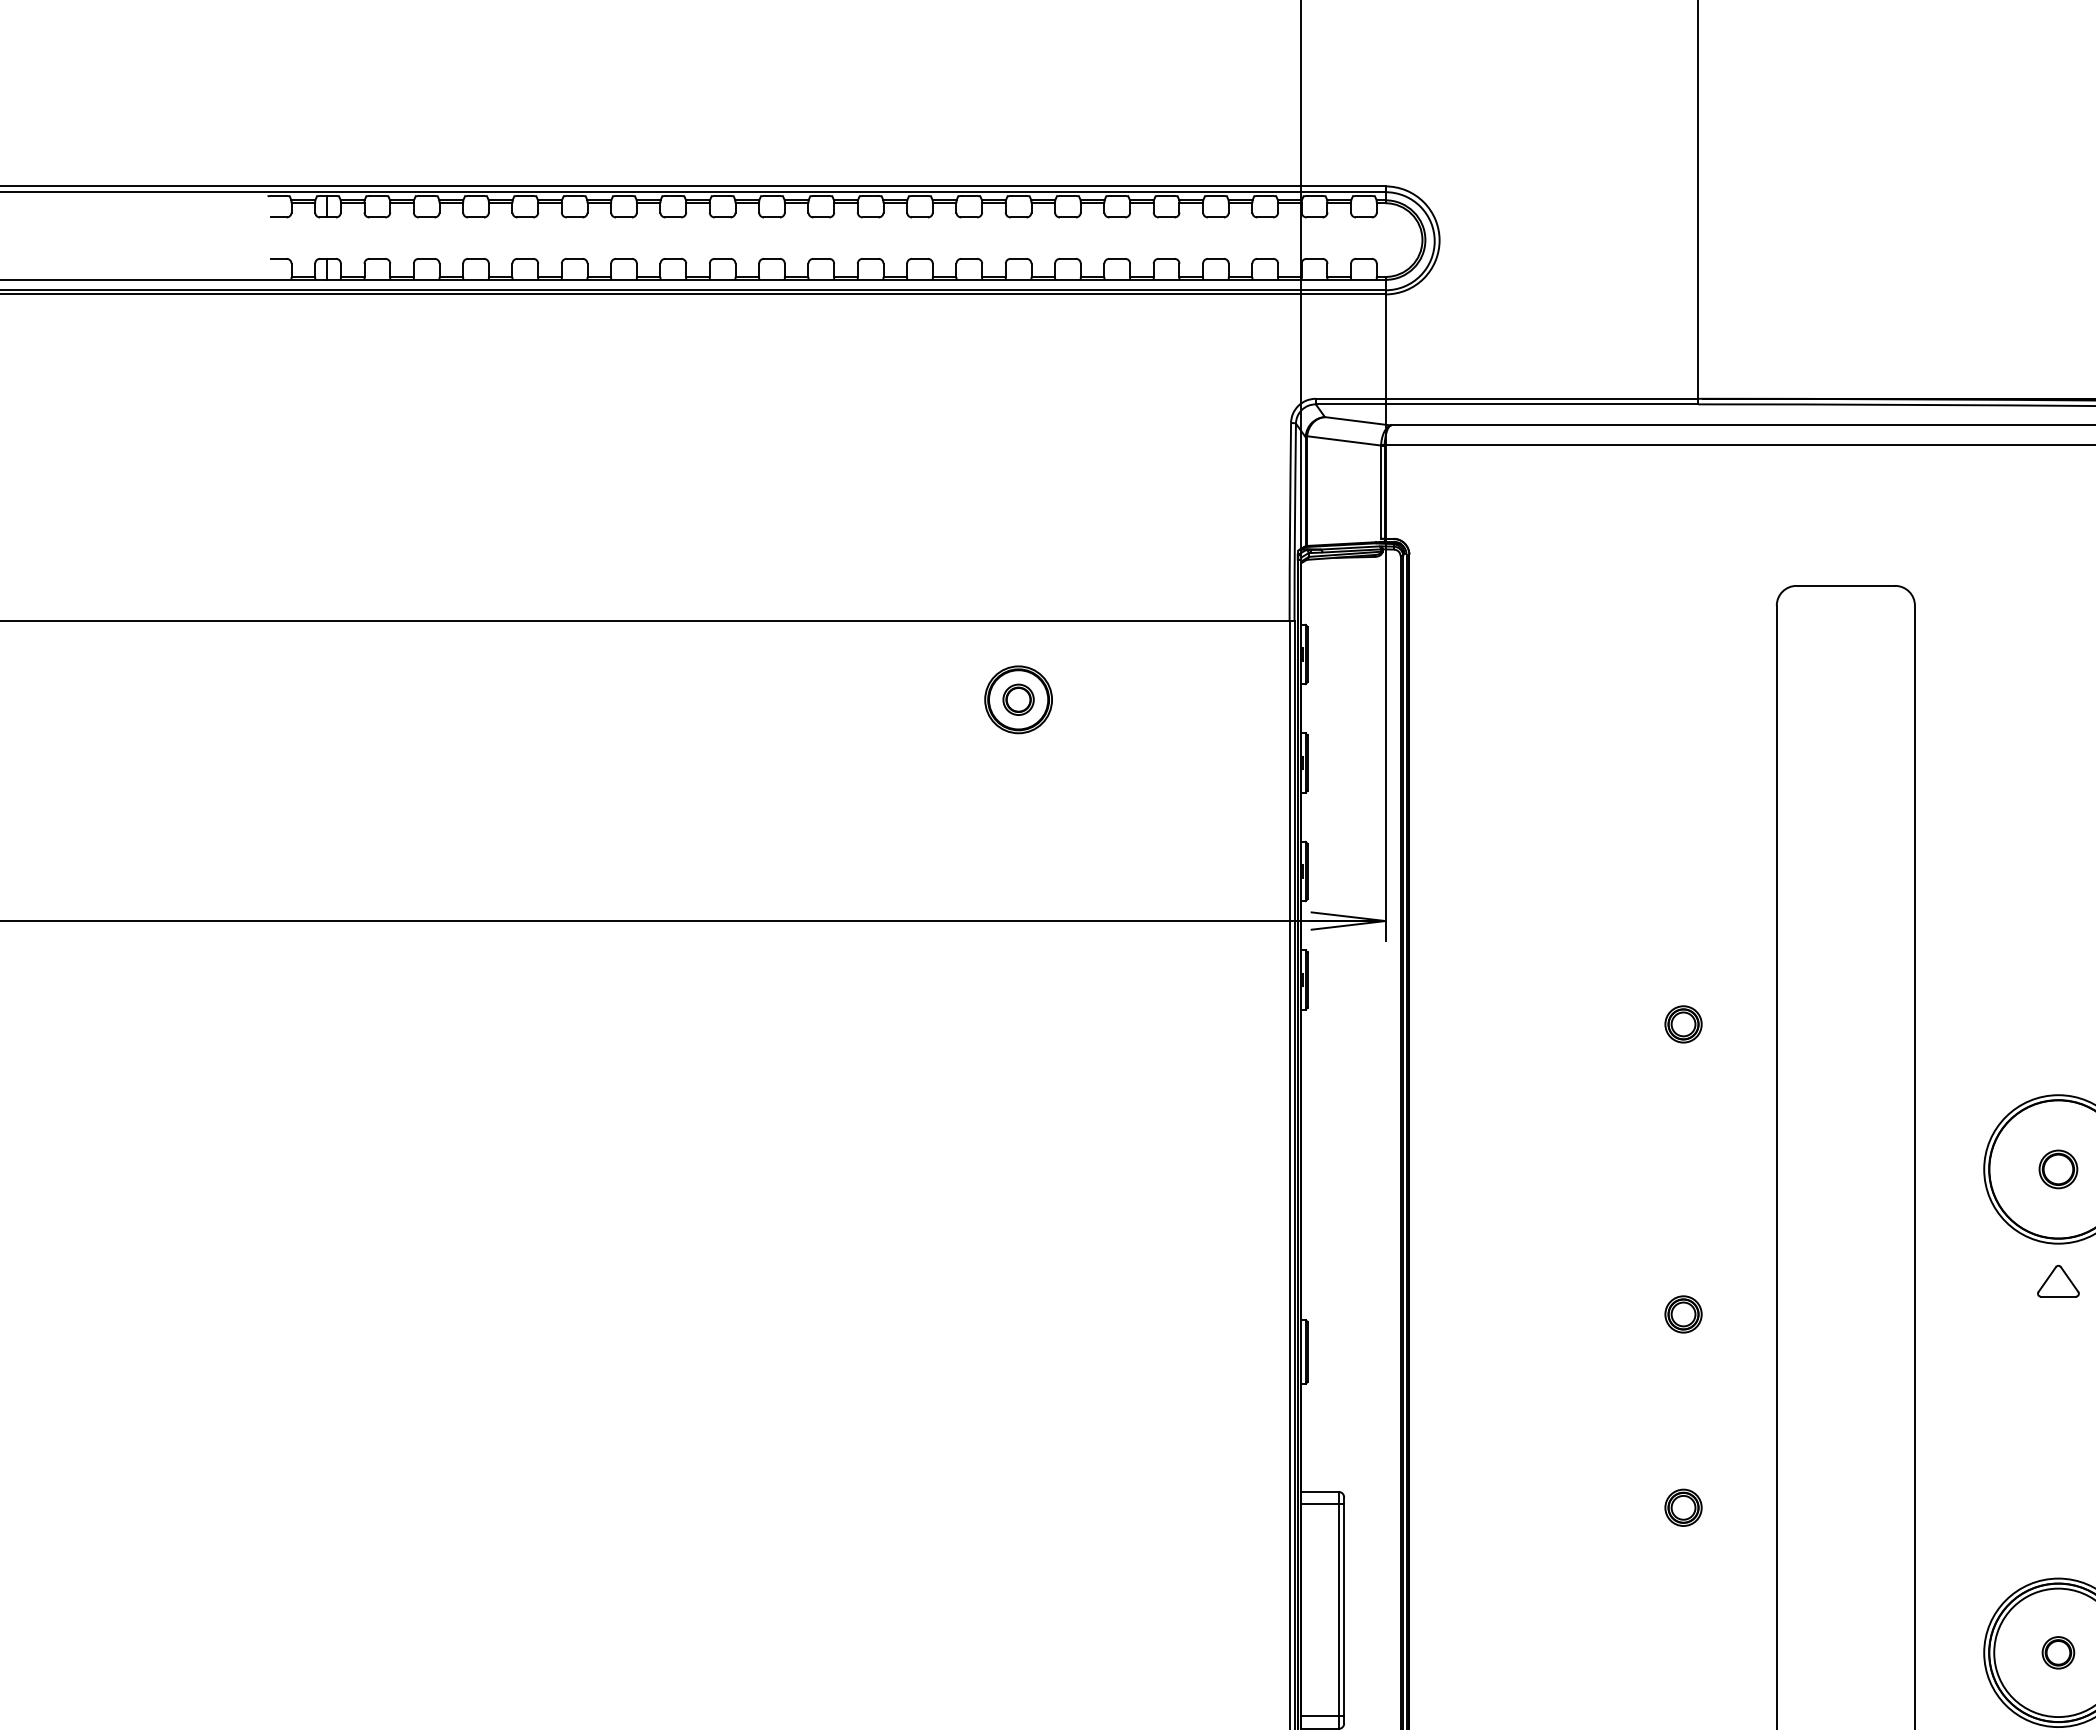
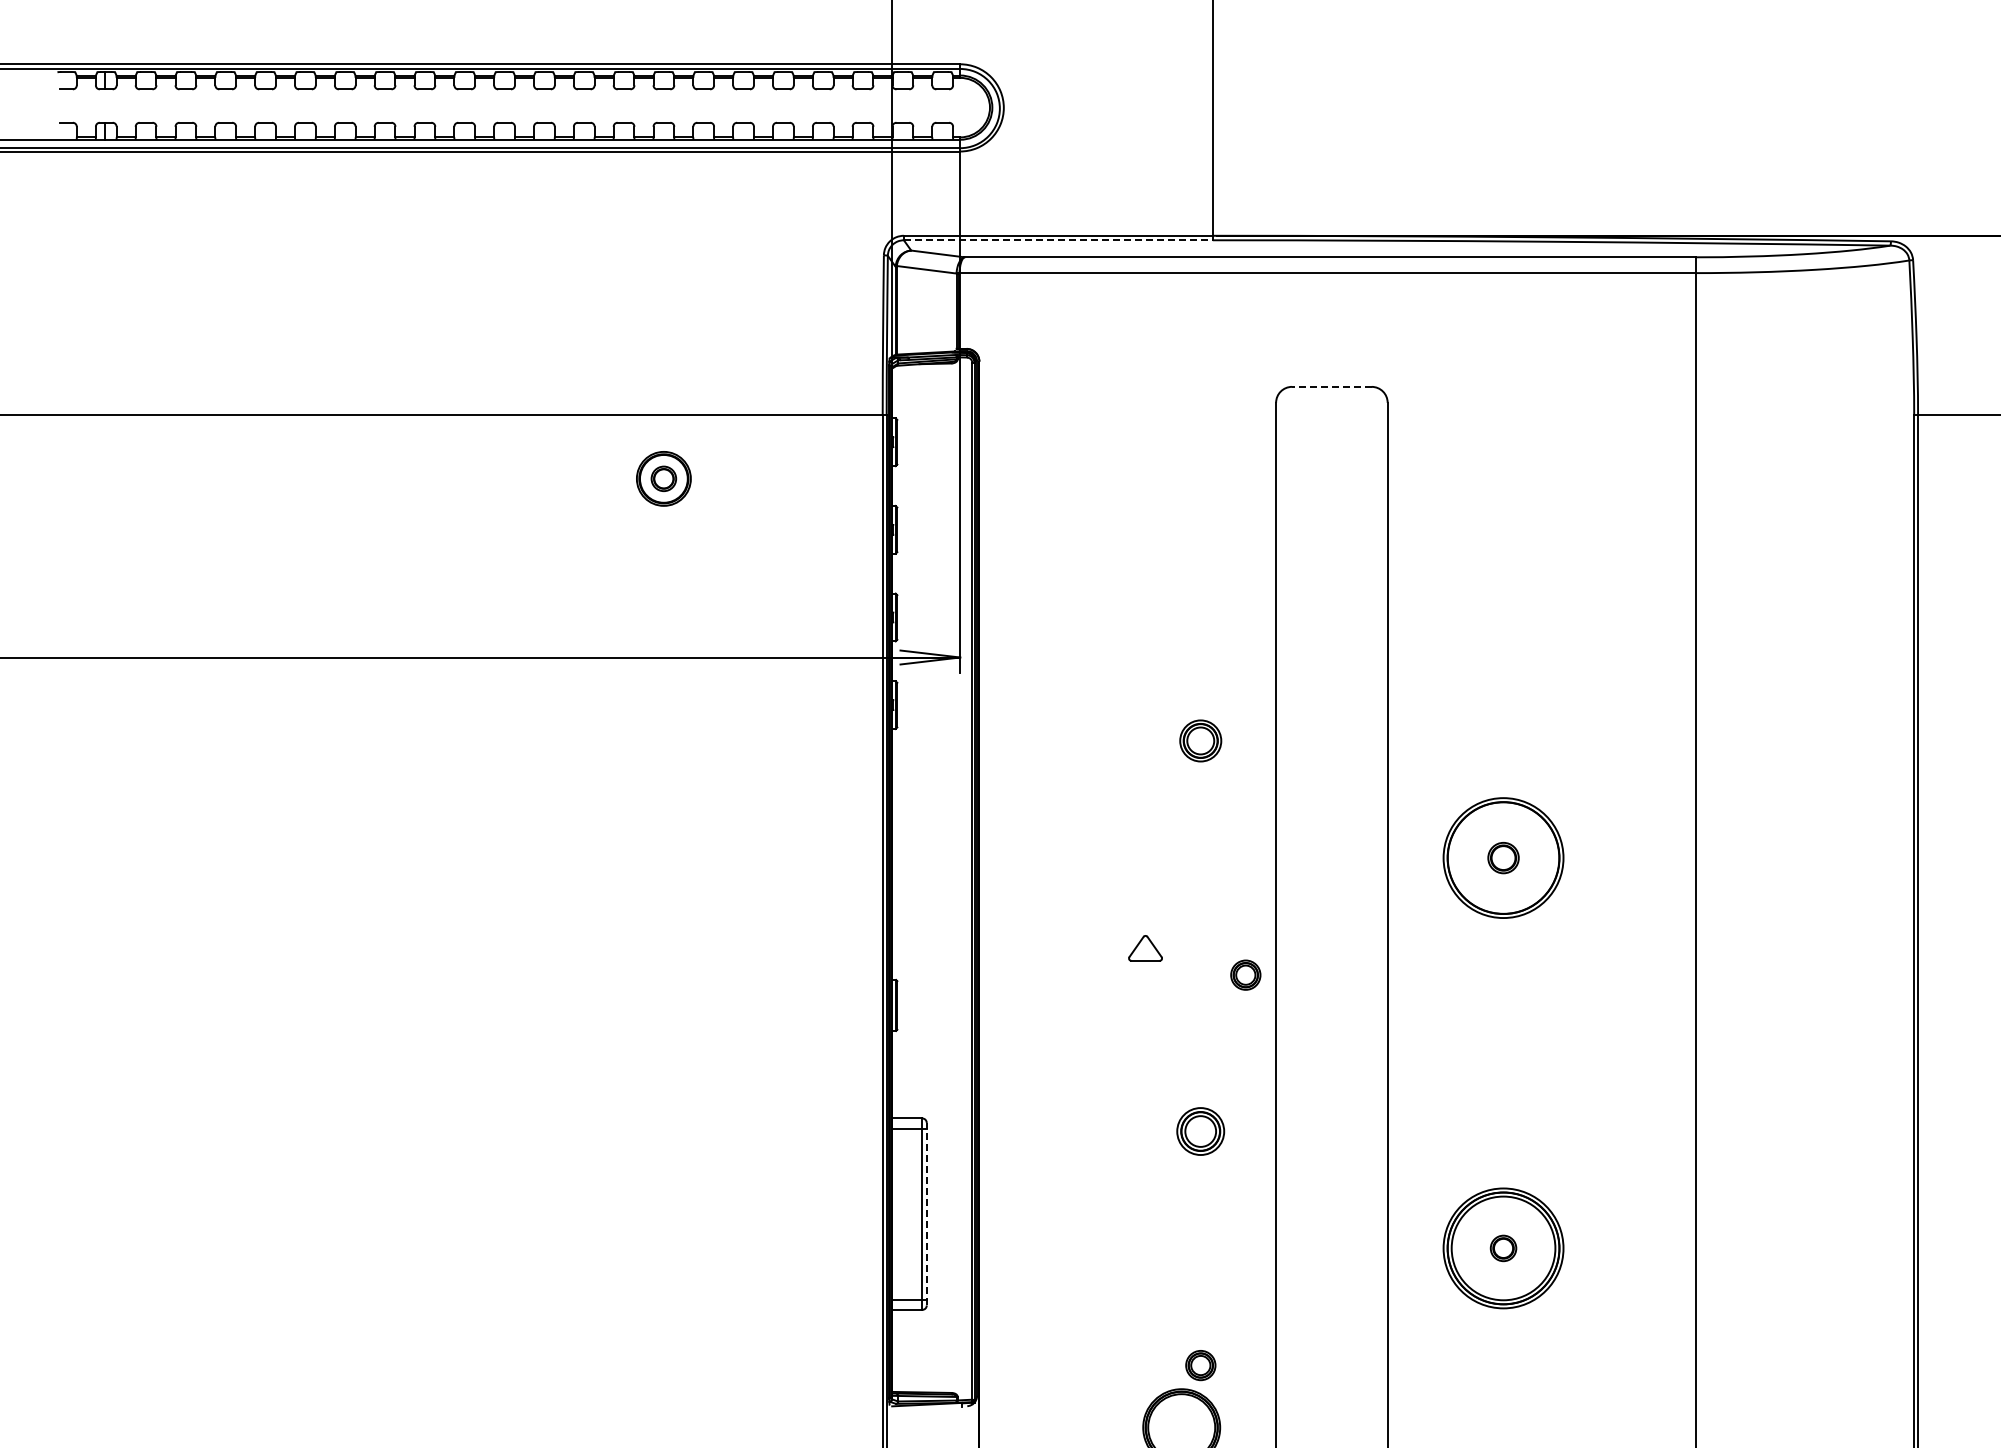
line: (1507, 404) -> (1058, 240), solid -> dashed
line: (1845, 585) -> (1331, 386), solid -> dashed
part: (1683, 1023) -> (1200, 740), size x1.4
part: (2058, 1281) -> (1145, 948), moved
part: (1683, 1313) -> (1245, 974), moved
part: (1683, 1506) -> (1200, 1130), size x1.6
line: (1343, 1609) -> (926, 1213), solid -> dashed

